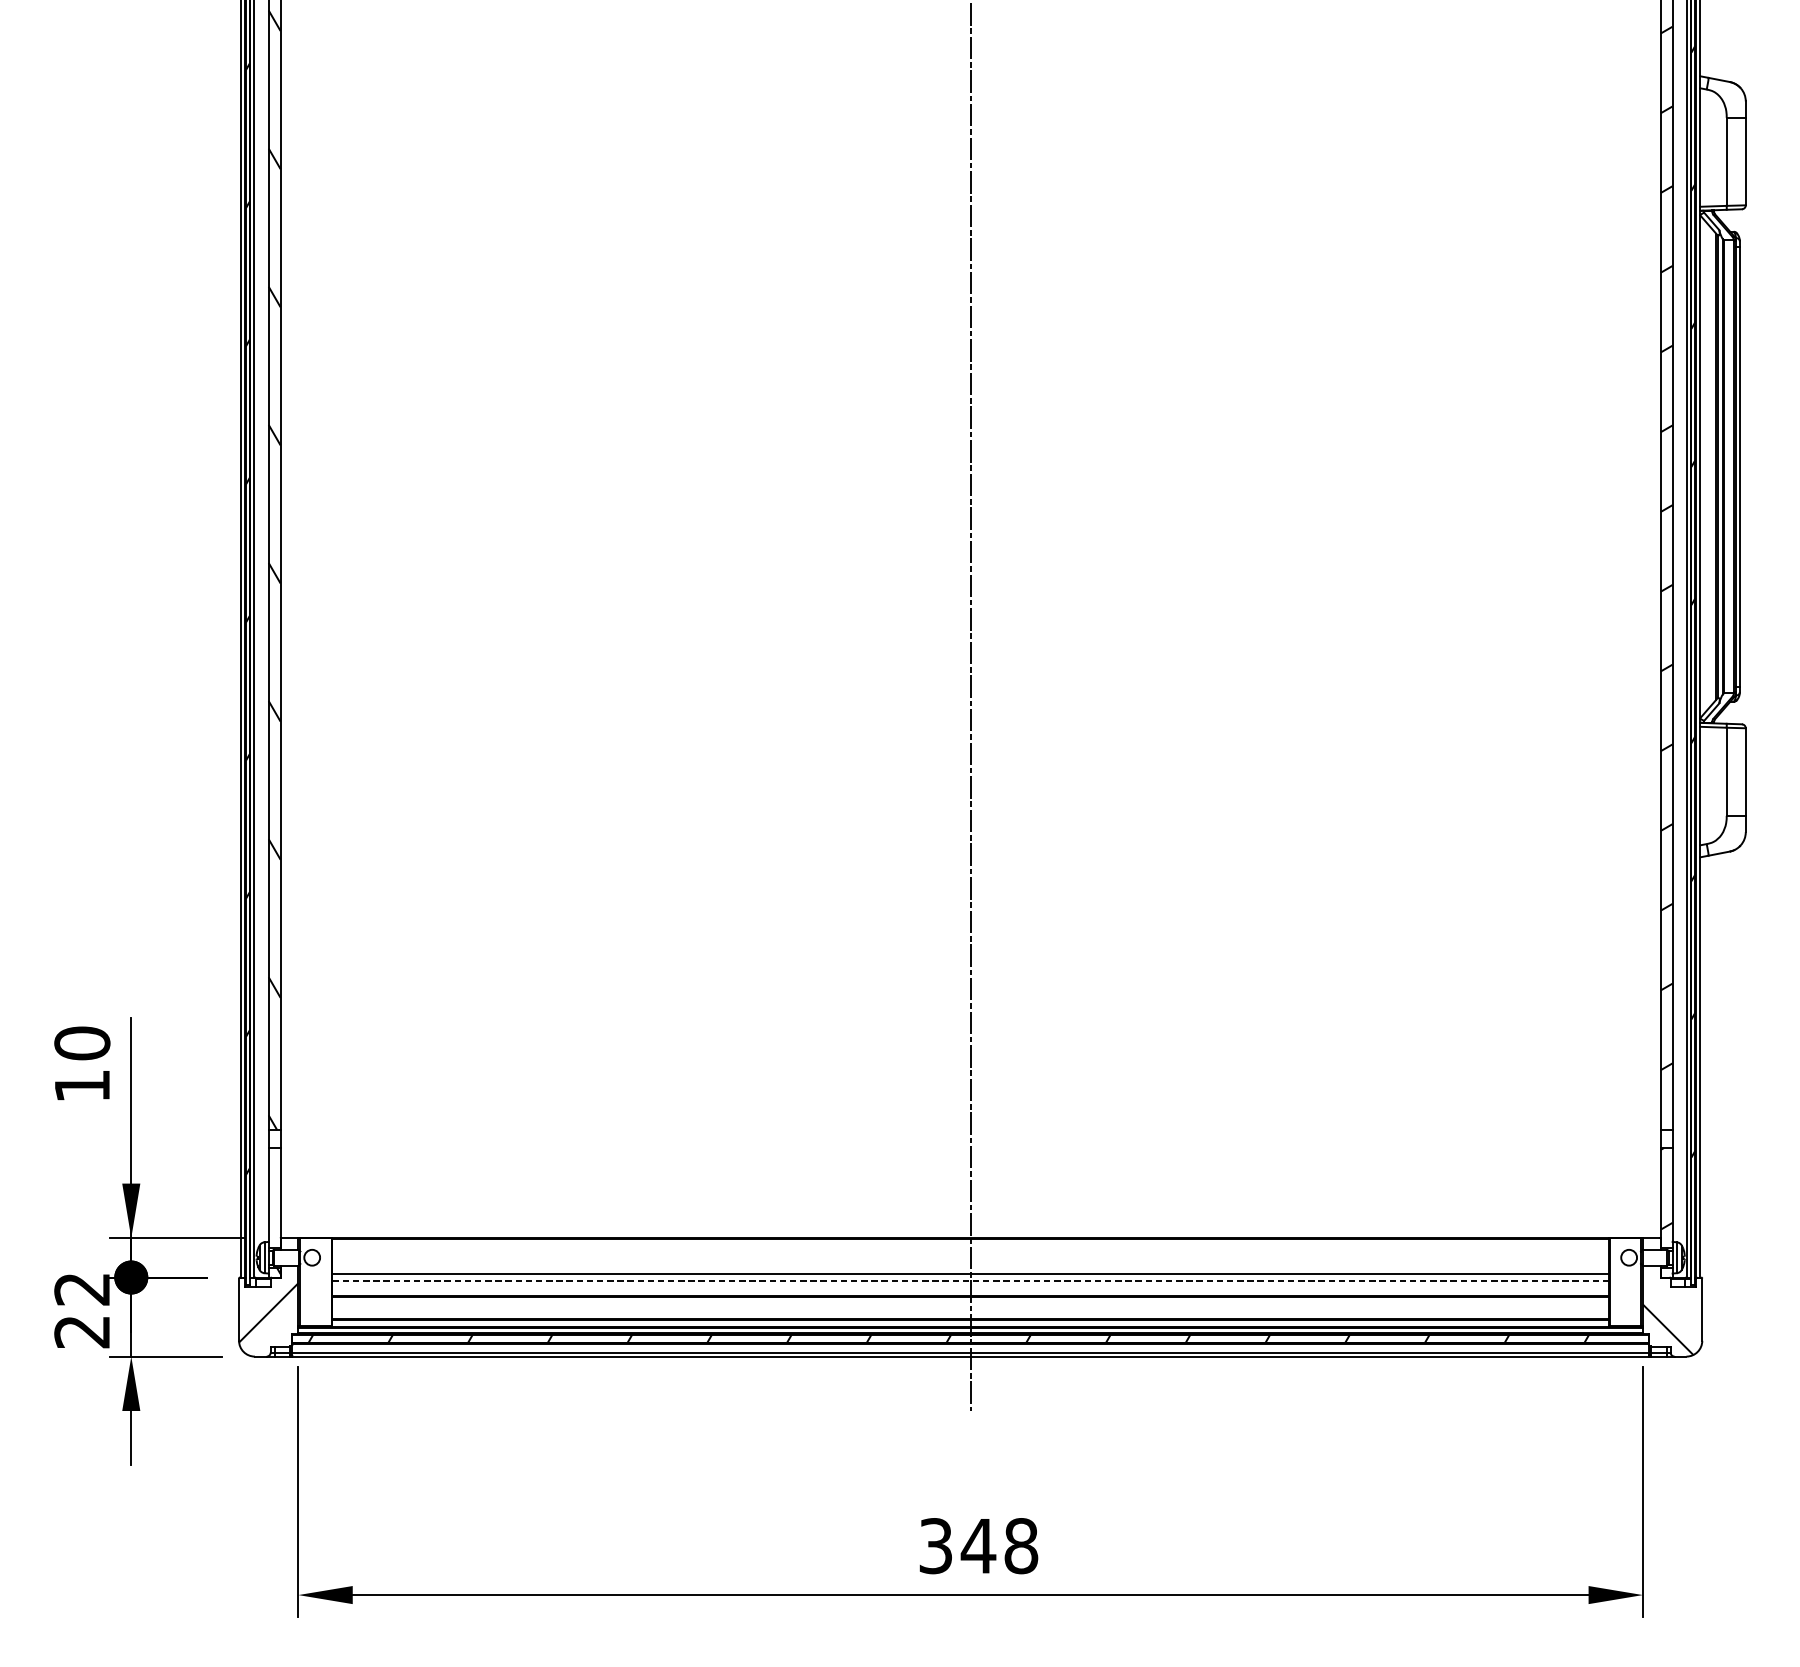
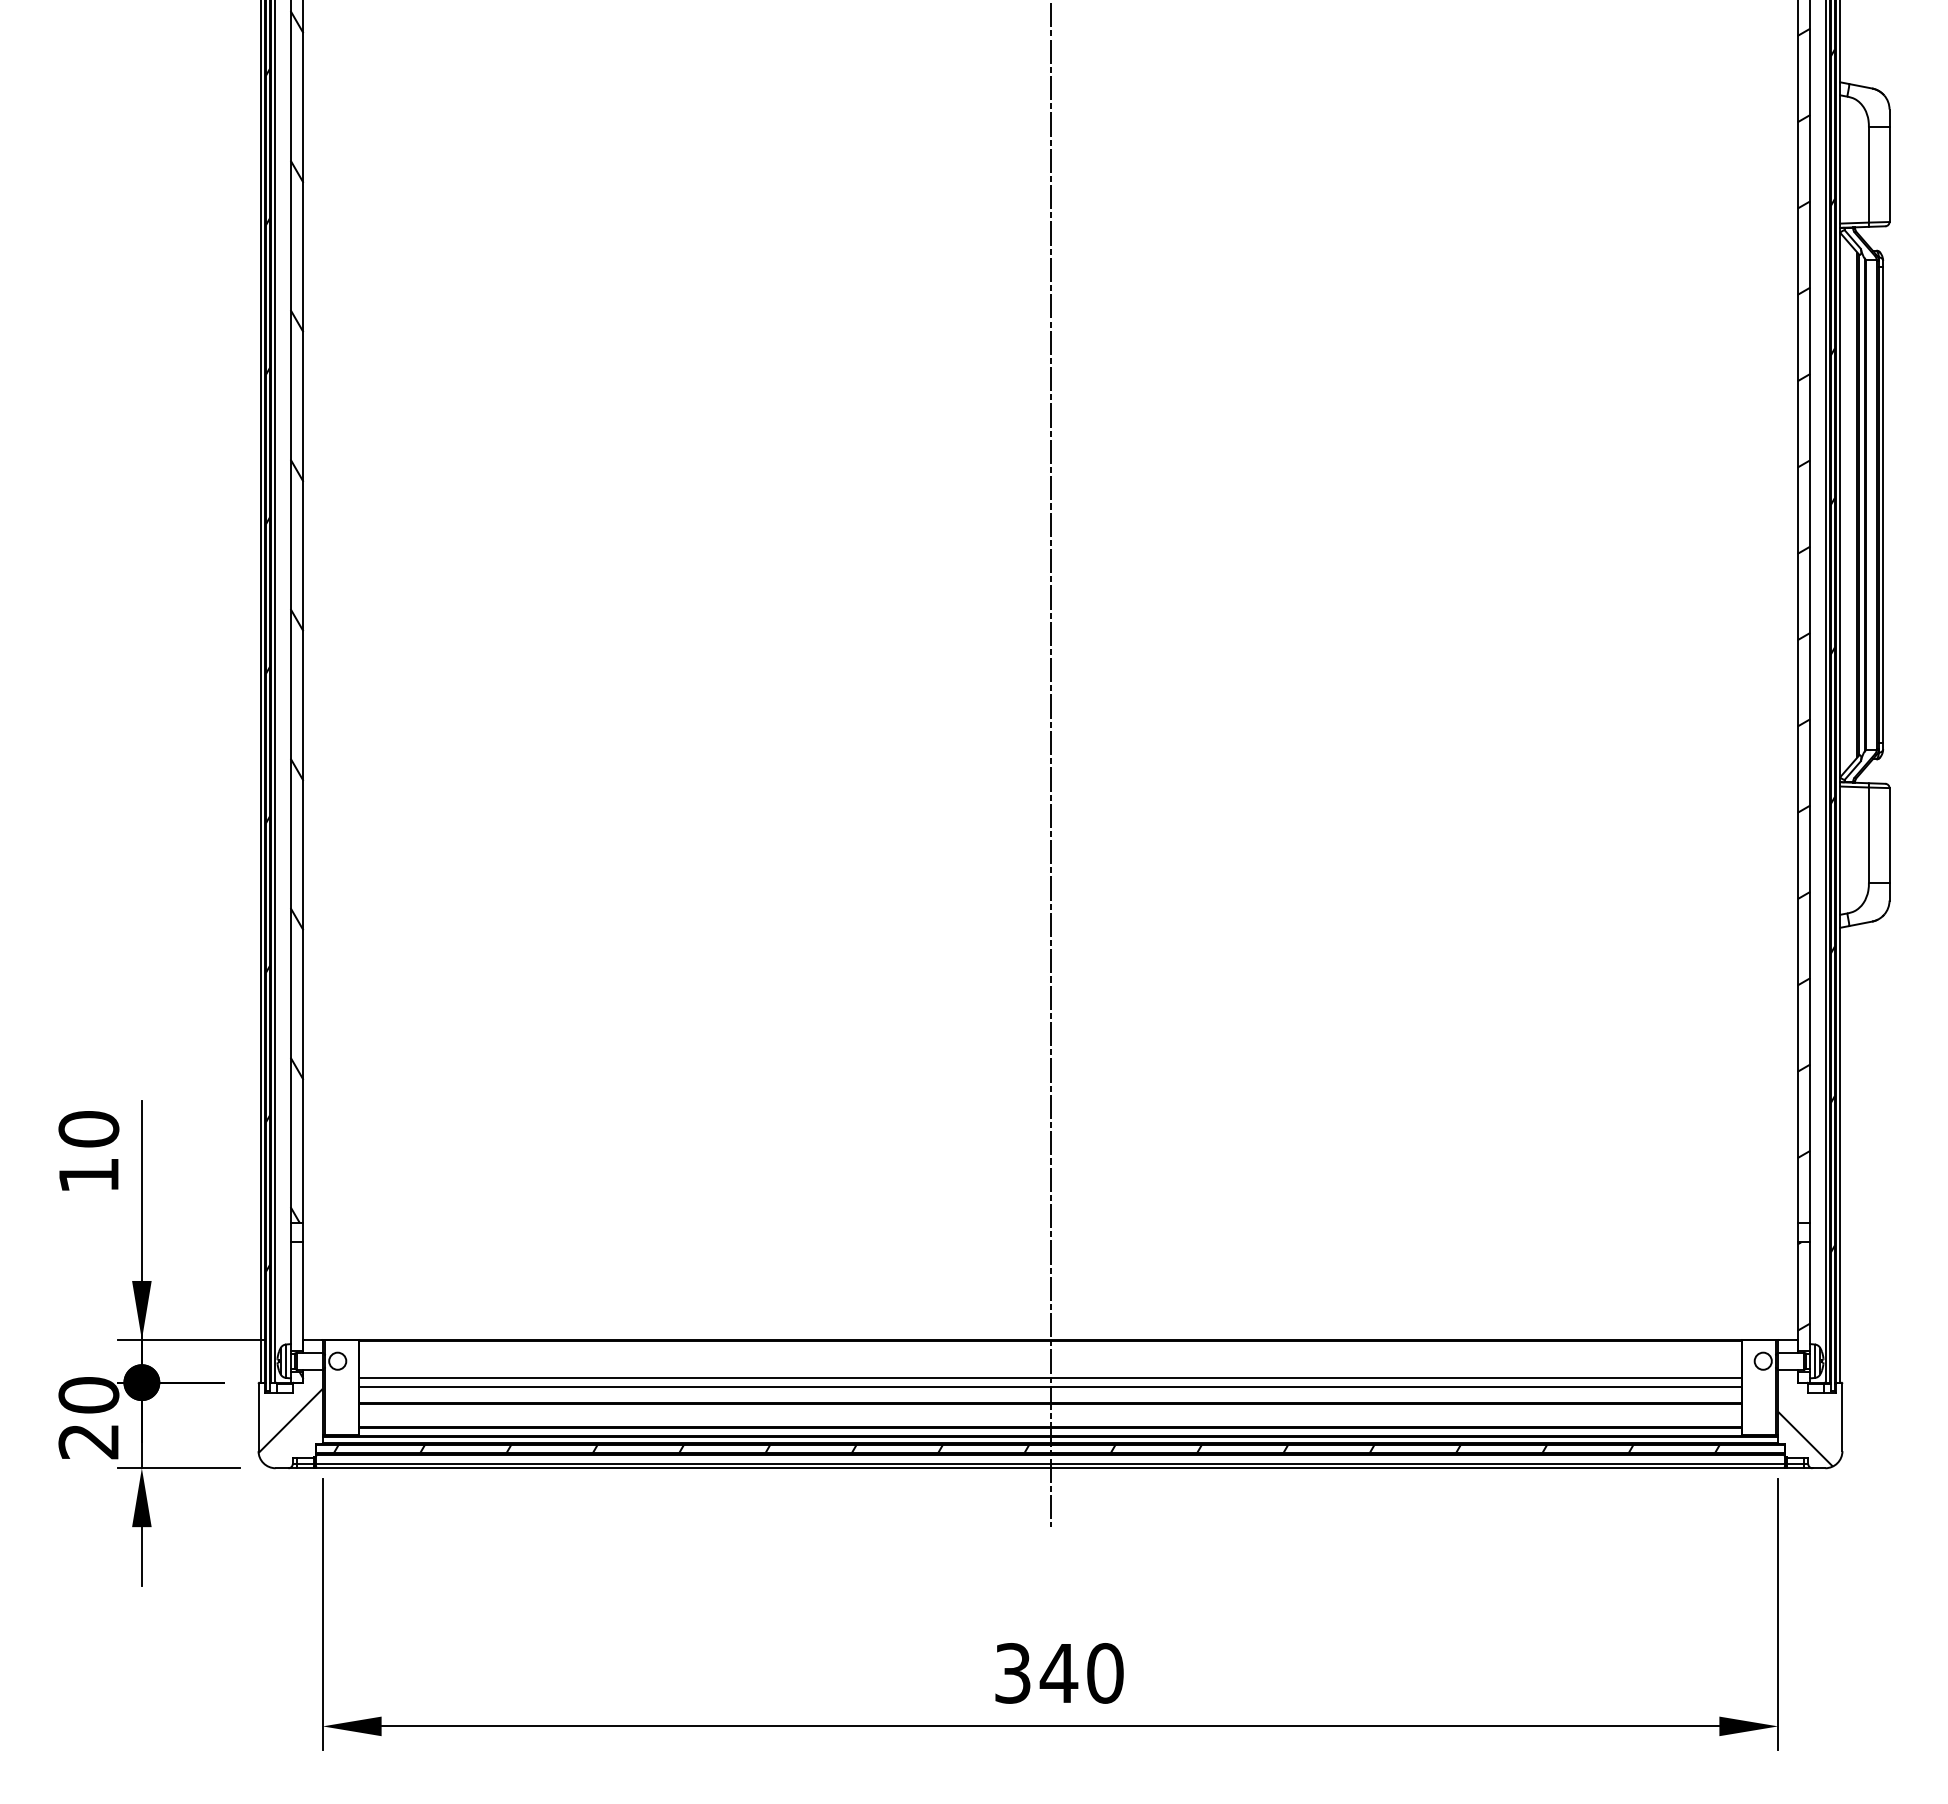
line: (970, 1281) -> (1050, 1386), dashed -> solid
text: (81, 1289) -> (88, 1395), 22 -> 20
text: (1021, 1546) -> (1105, 1673), 348 -> 340

